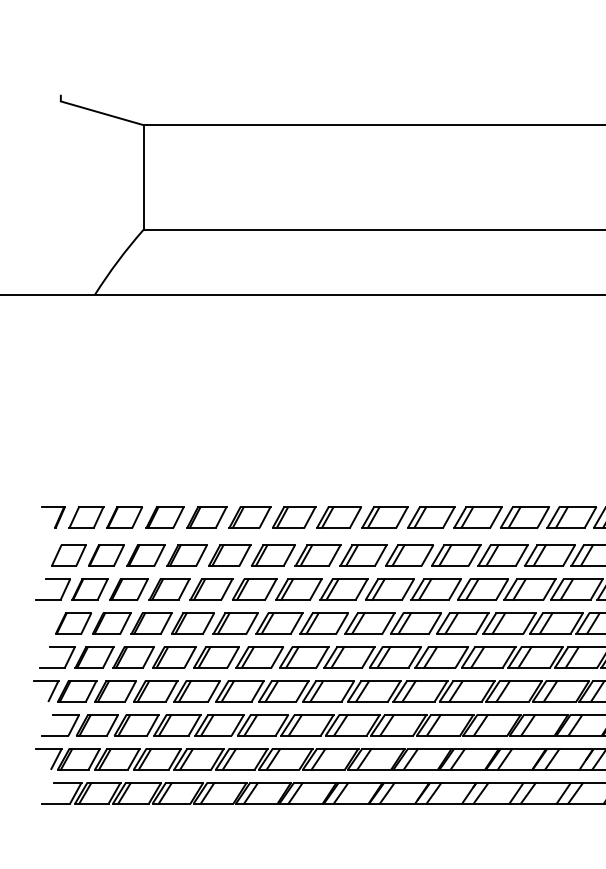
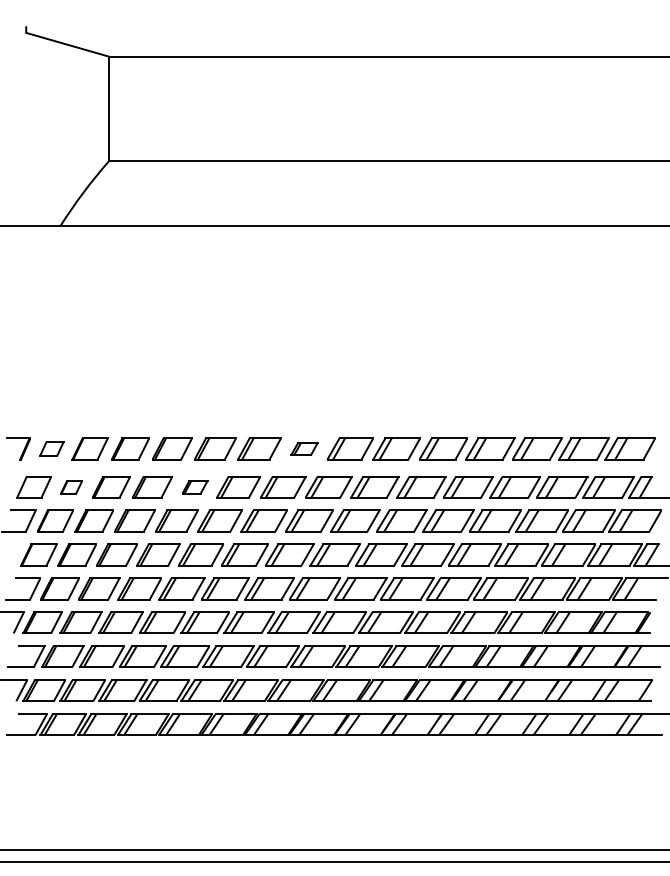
part: (86, 517) -> (51, 448), size x0.7
part: (339, 517) -> (304, 448), size x0.6
part: (106, 556) -> (71, 487), size x0.6
part: (229, 556) -> (194, 487), size x0.6

